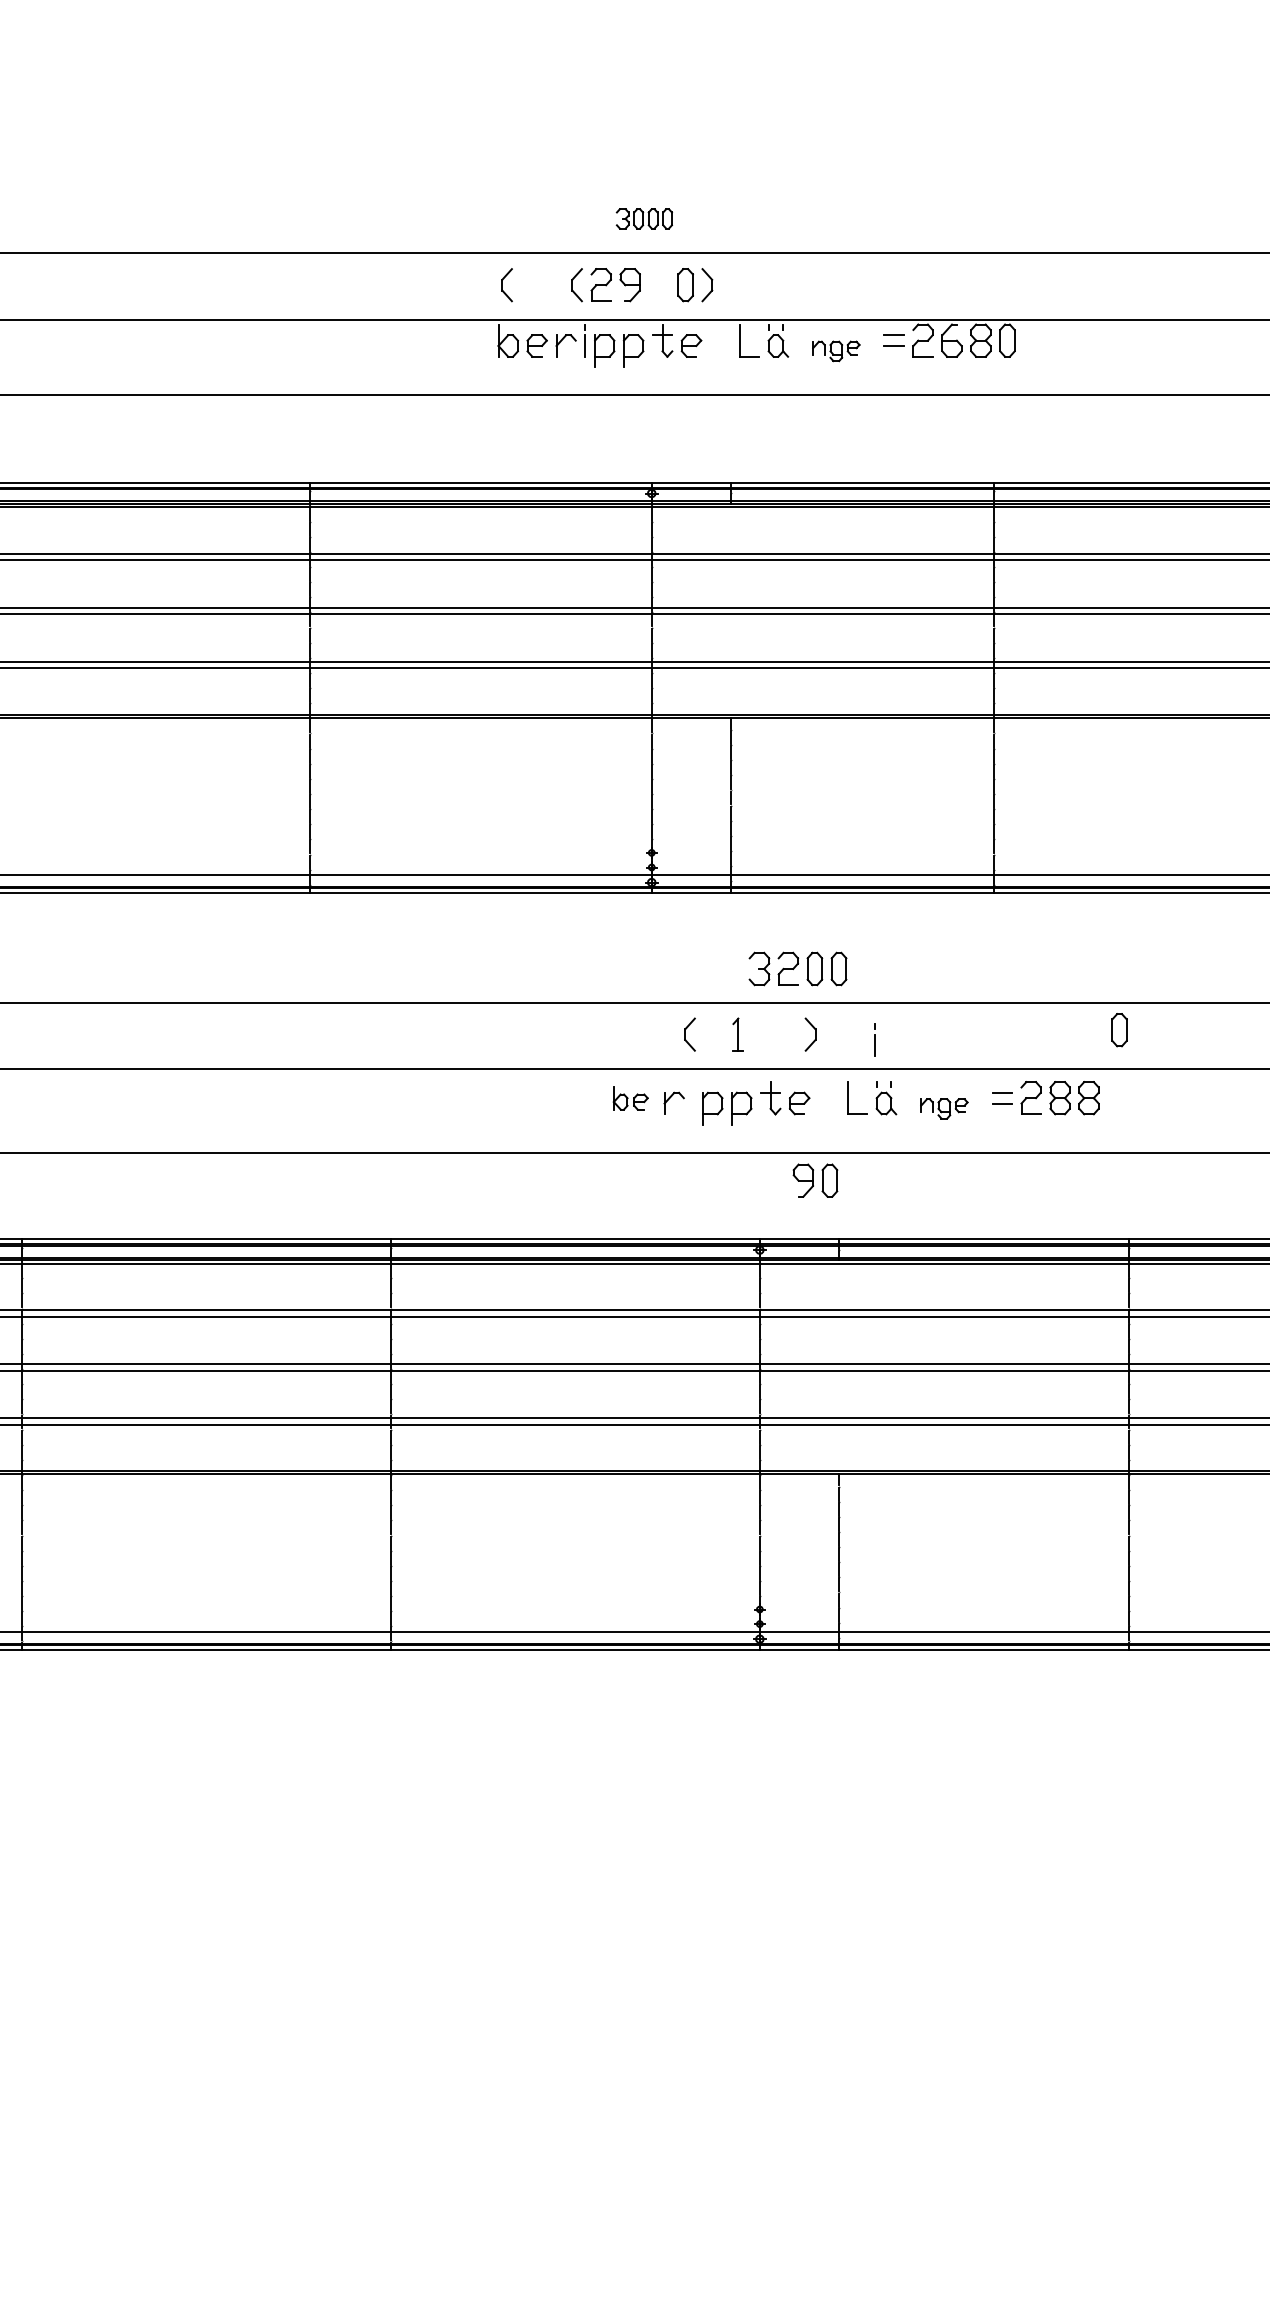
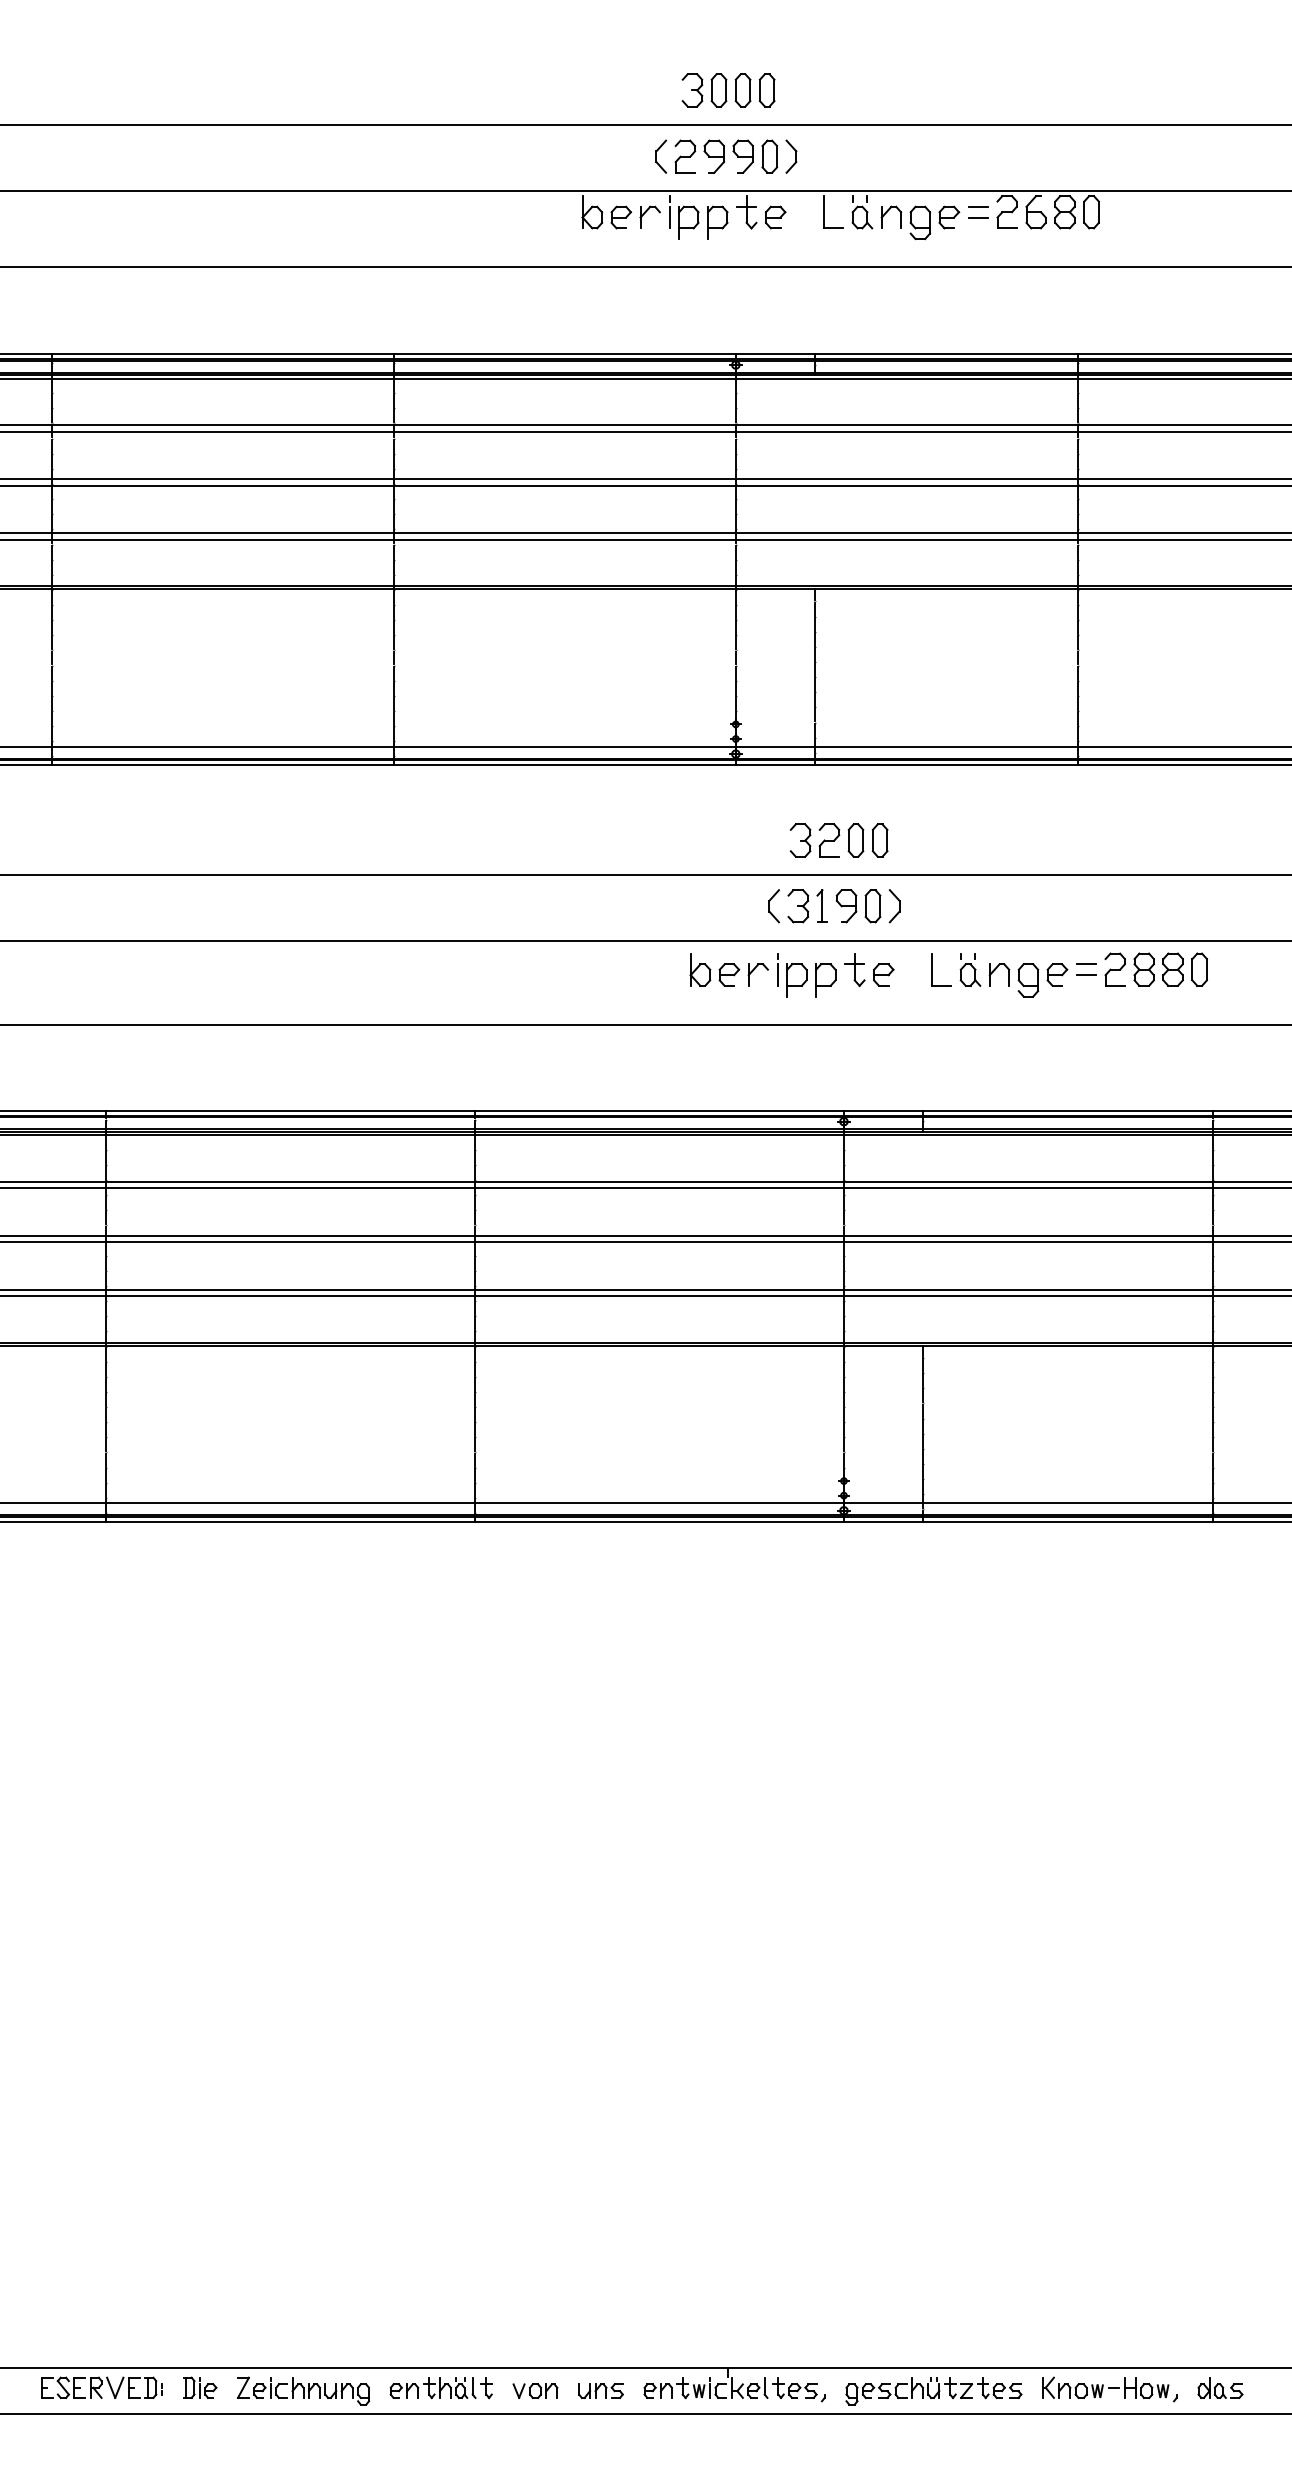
part: (644, 218) -> (728, 90), size x1.67
part: (507, 284) -> (591, 156), removed
part: (658, 284) -> (742, 156), added
part: (836, 350) -> (920, 222), size x1.67
part: (797, 968) -> (838, 840), moved
part: (1119, 1029) -> (1199, 969), moved
part: (713, 1034) -> (797, 906), added
line: (875, 1039) -> (777, 969), moved
part: (630, 1097) -> (714, 969), size x1.43
part: (944, 1108) -> (1028, 980), size x1.67
part: (815, 1180) -> (858, 906), moved

